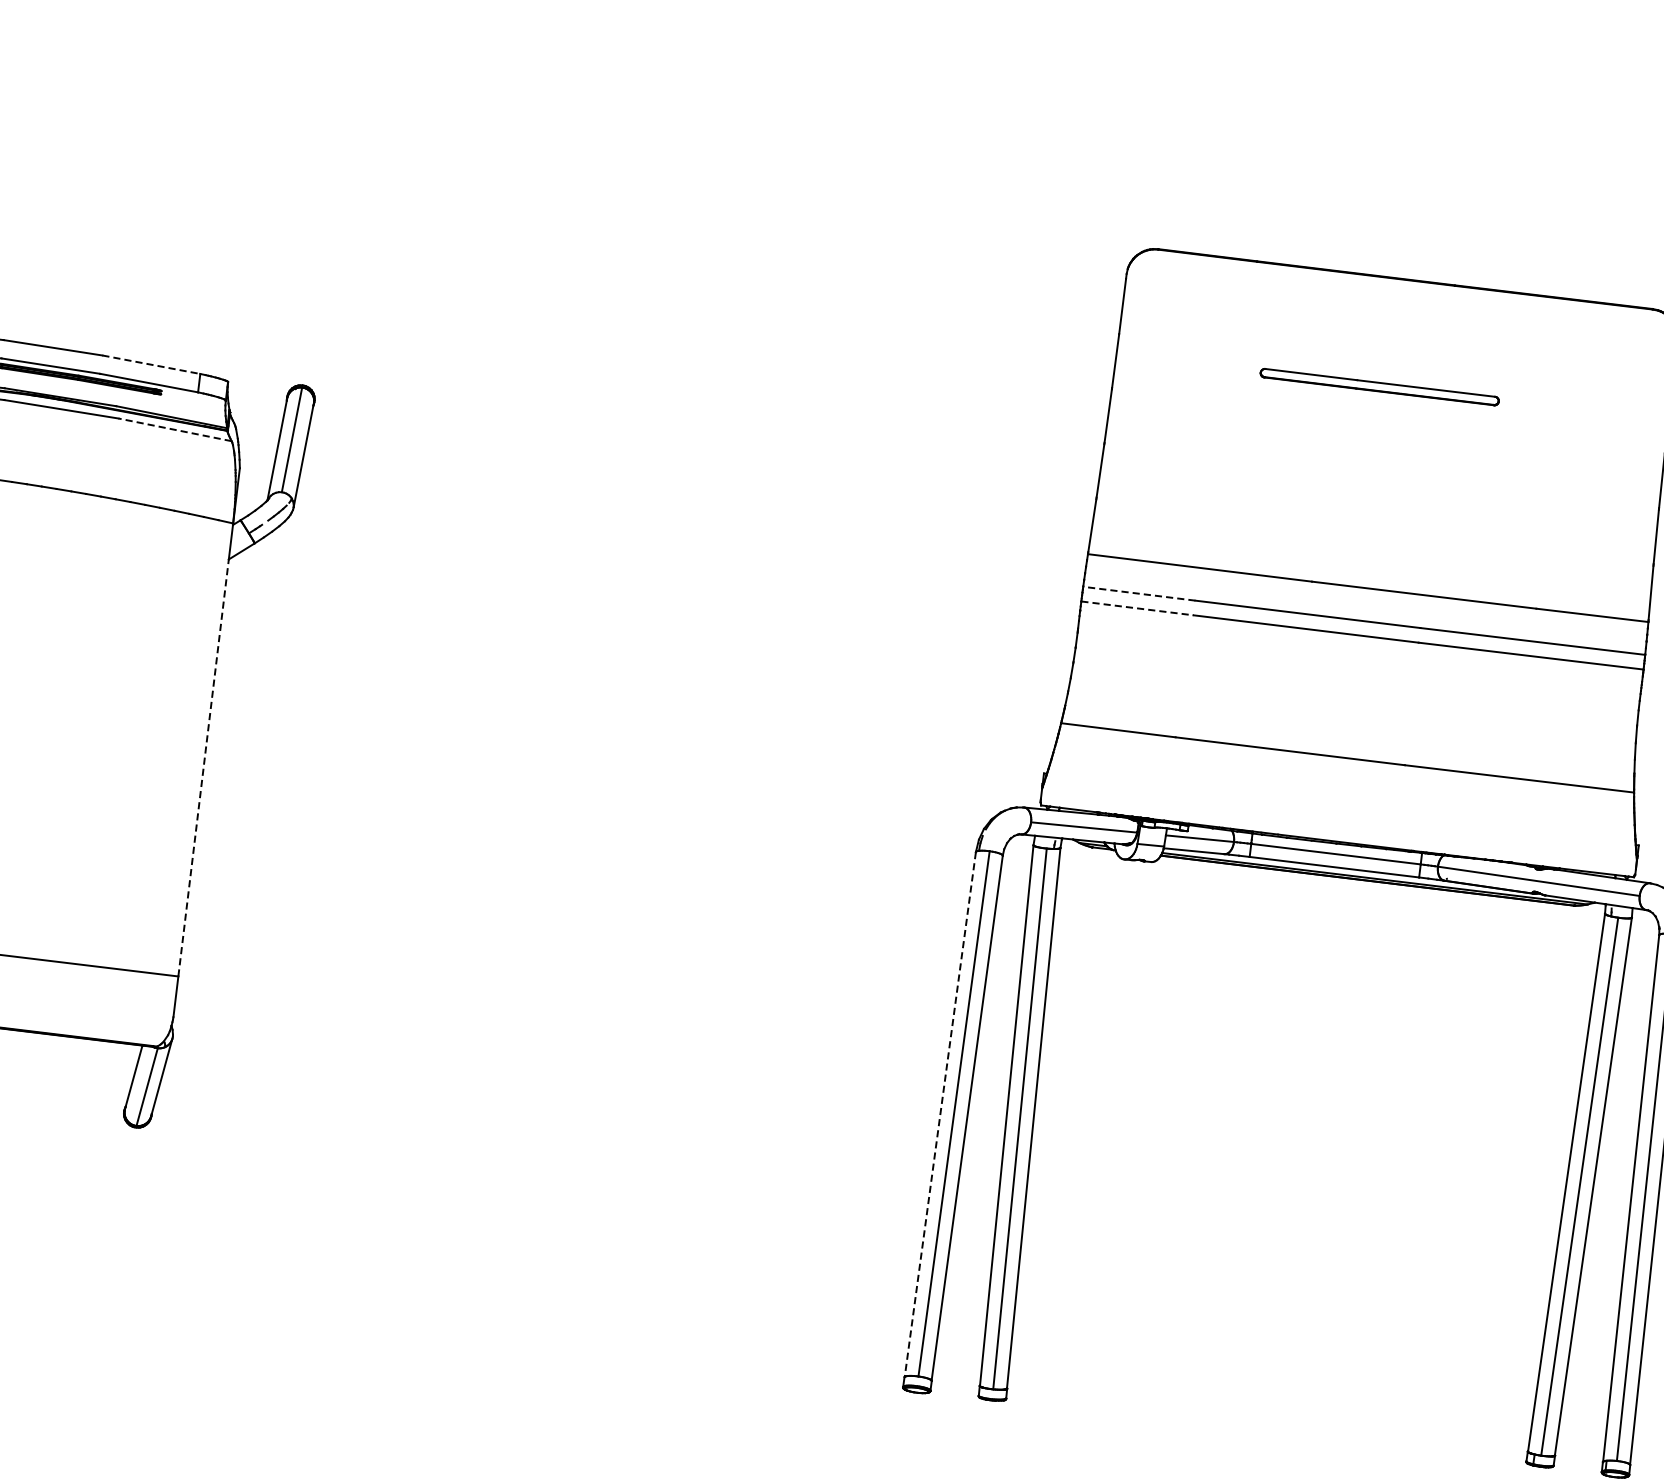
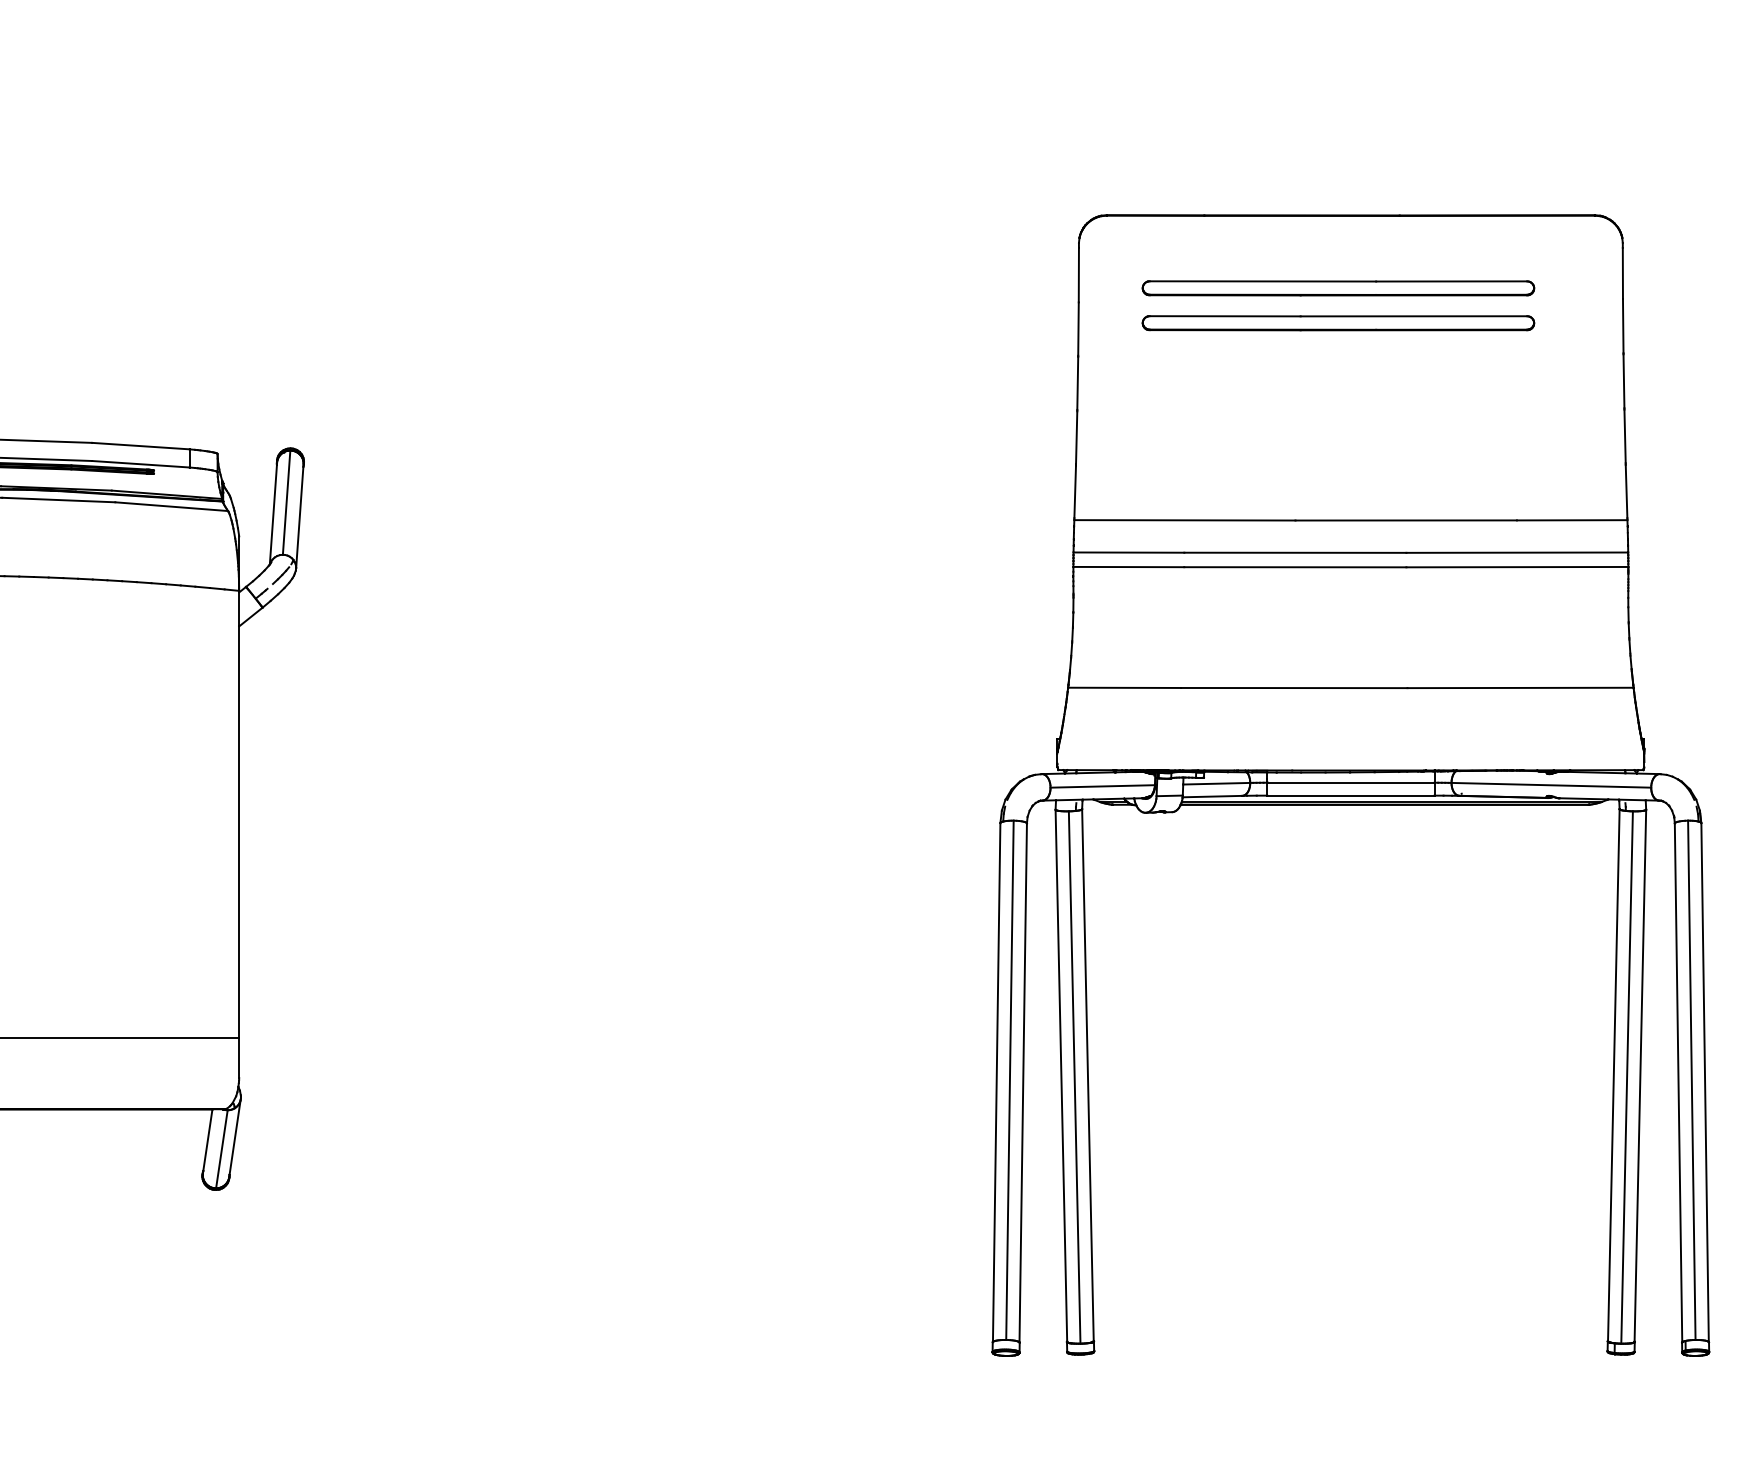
part: (1384, 351) -> (1338, 288), added
line: (150, 365) -> (140, 446), dashed -> solid
part: (1379, 387) -> (1338, 323), size x1.67
line: (174, 429) -> (171, 506), dashed -> solid
line: (1138, 593) -> (1128, 552), dashed -> solid
line: (1138, 608) -> (1129, 567), dashed -> solid
line: (203, 768) -> (239, 832), dashed -> solid
line: (940, 1115) -> (996, 1083), dashed -> solid

